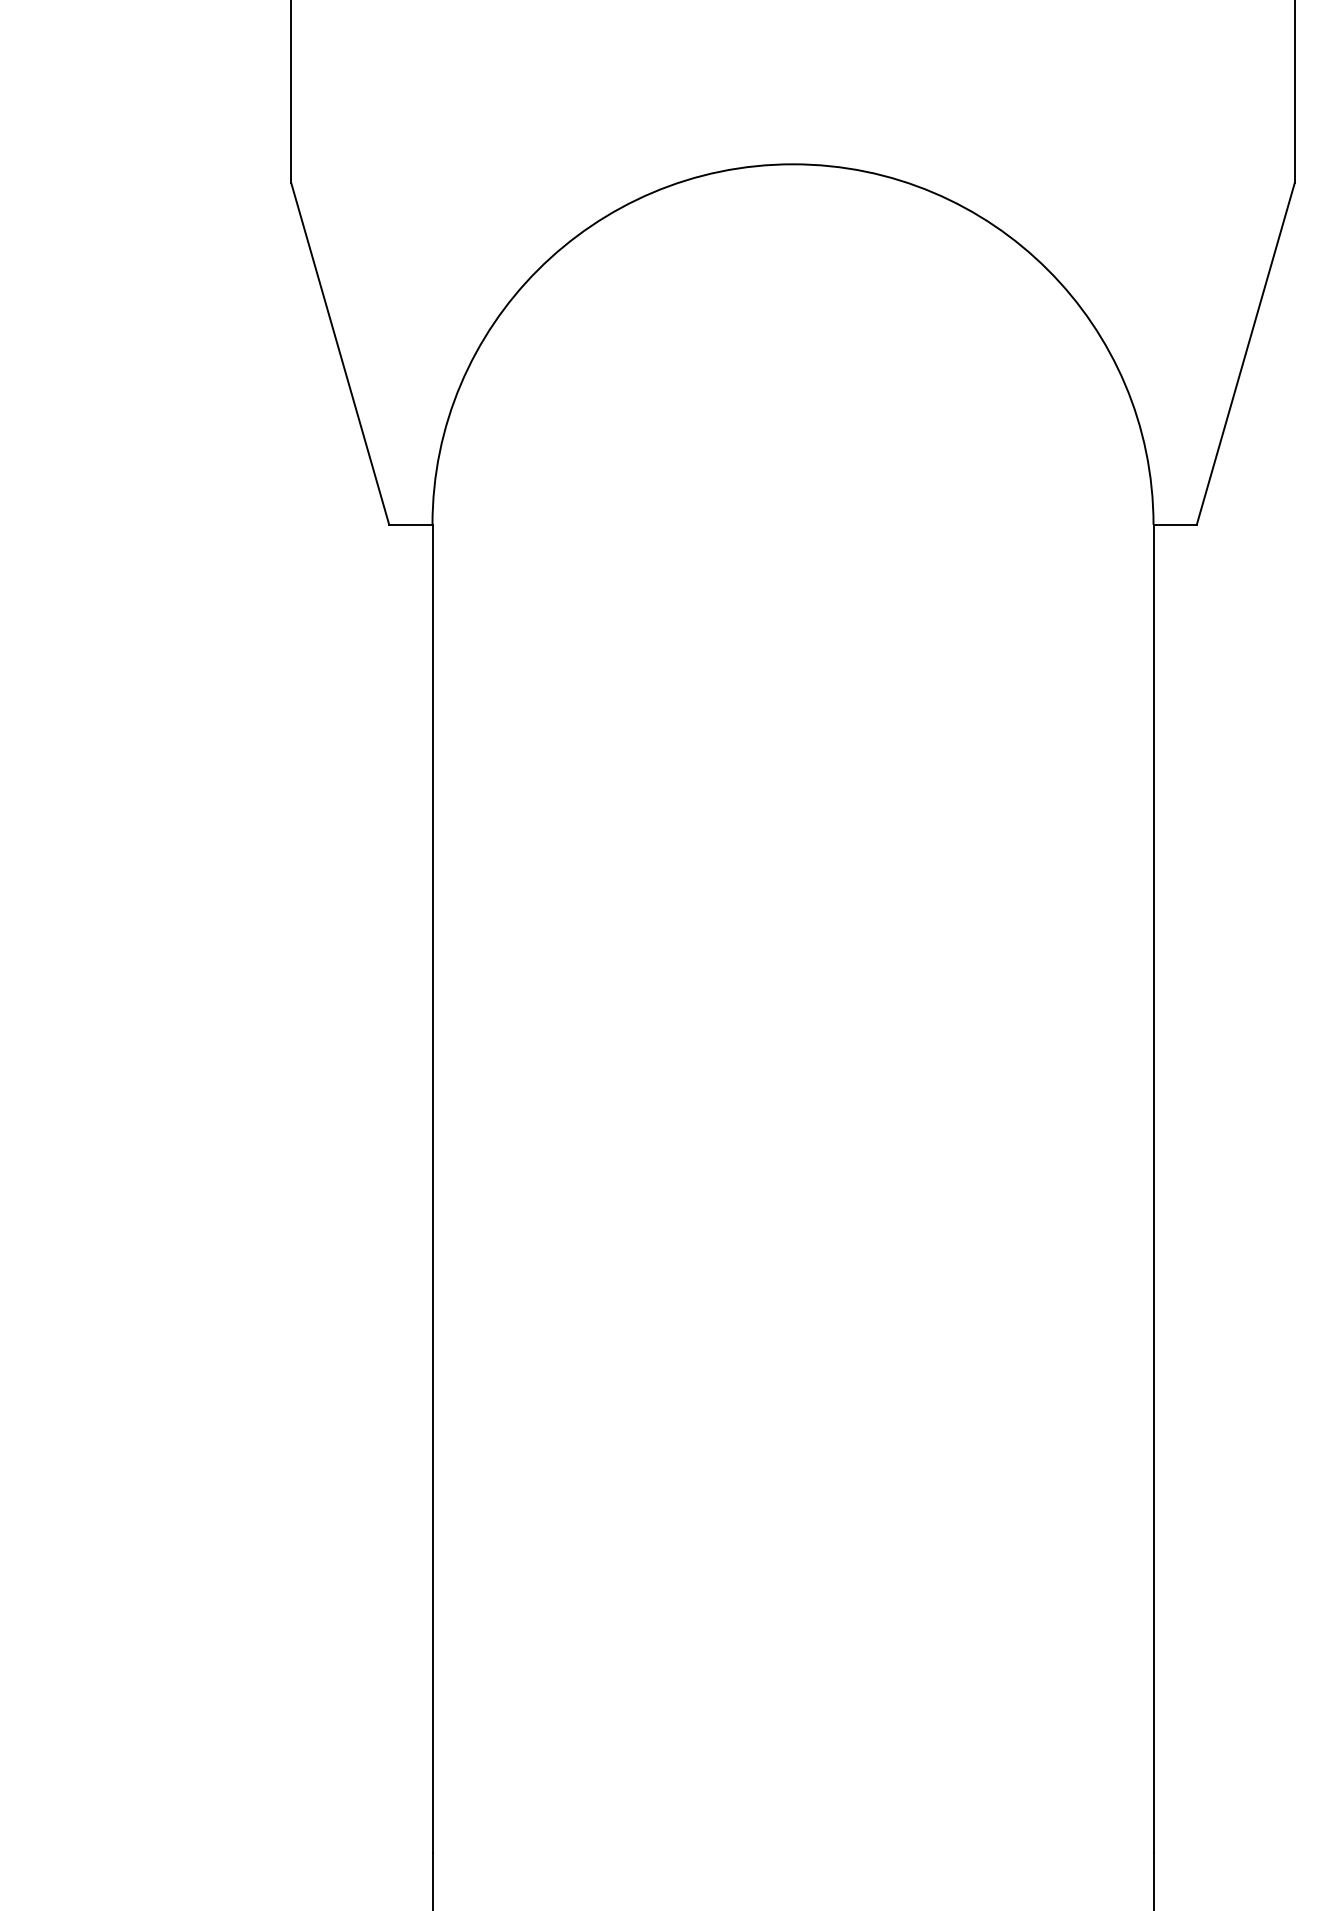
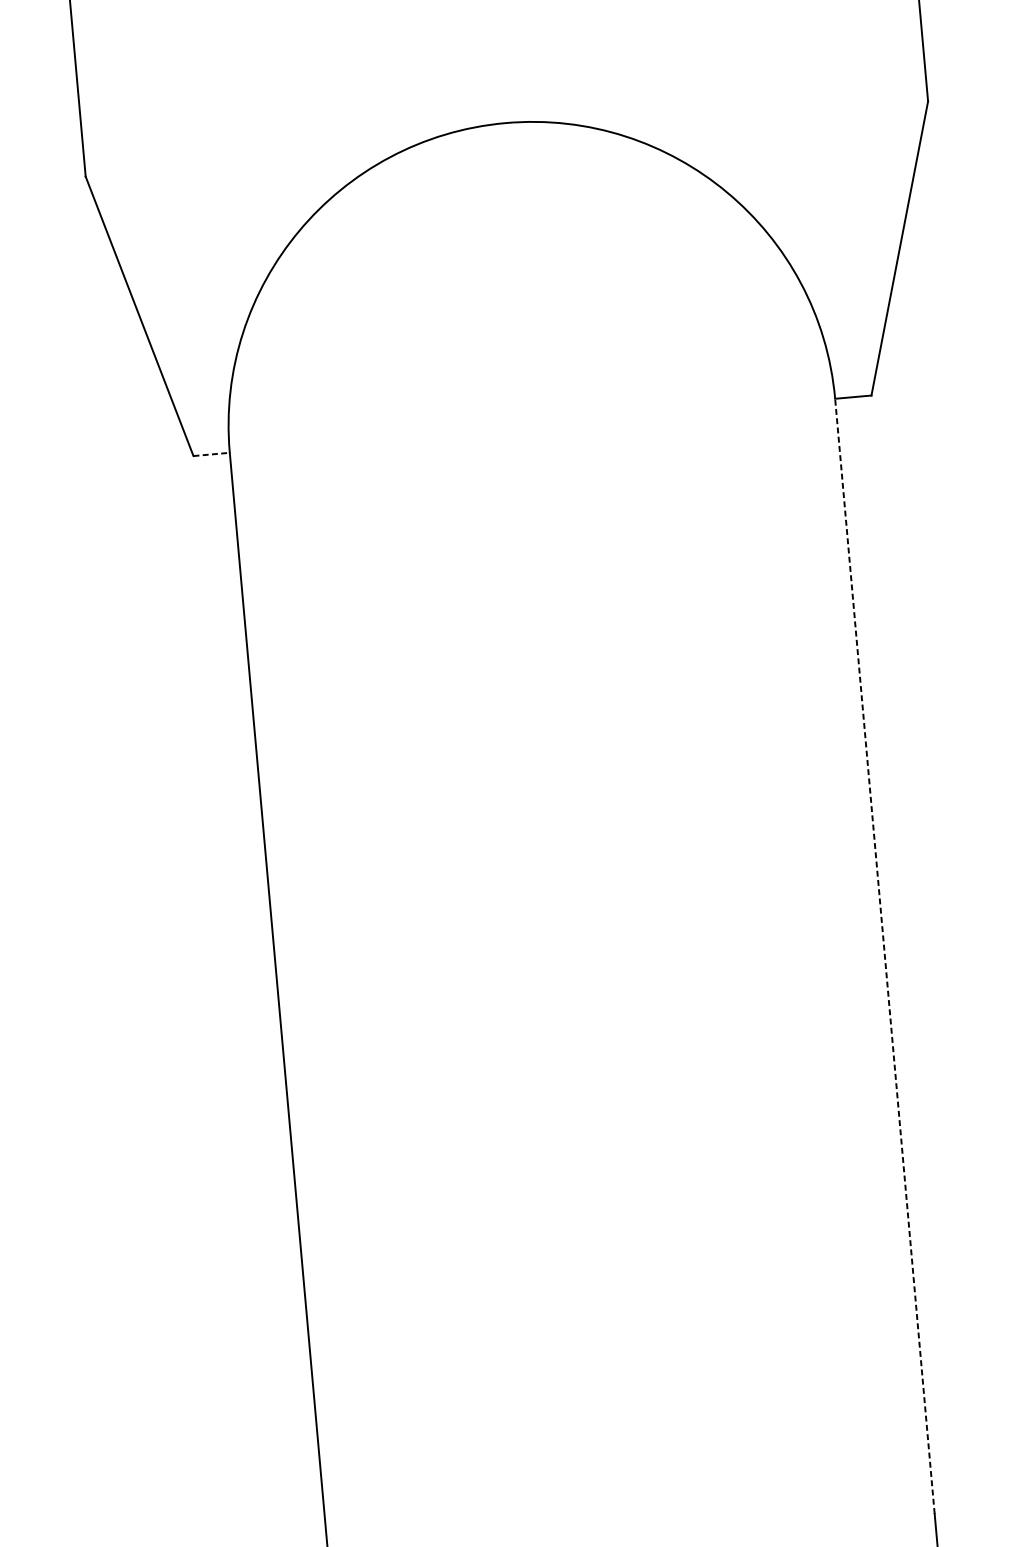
line: (410, 524) -> (211, 454), solid -> dashed
line: (1153, 1188) -> (884, 955), solid -> dashed

